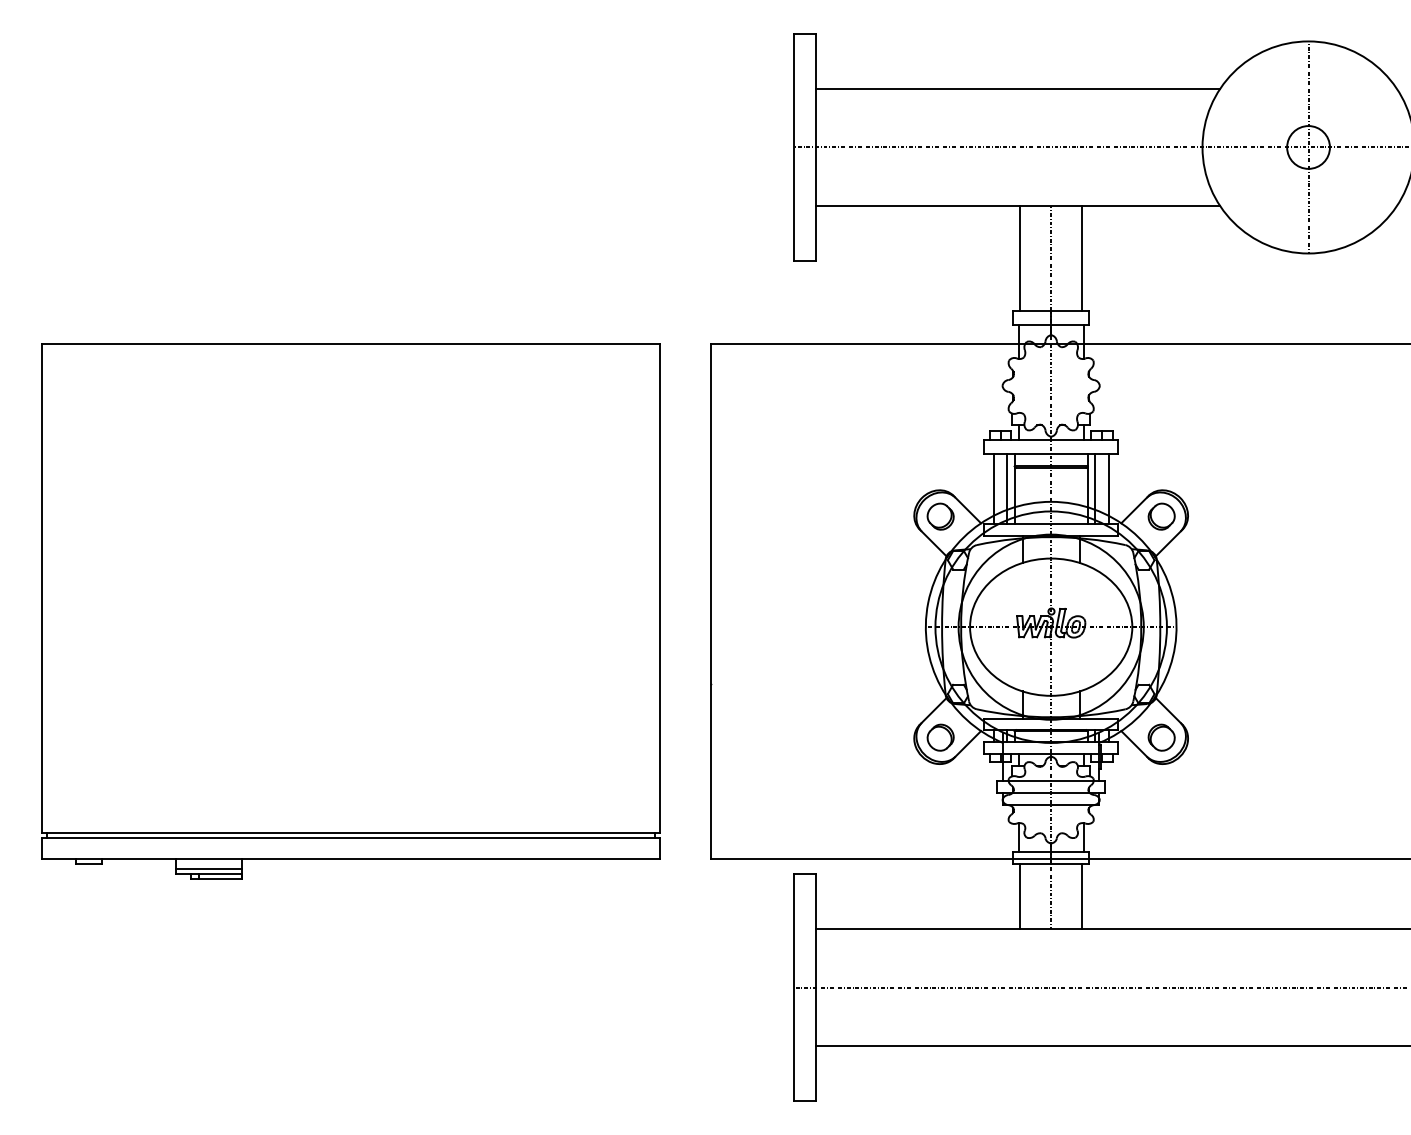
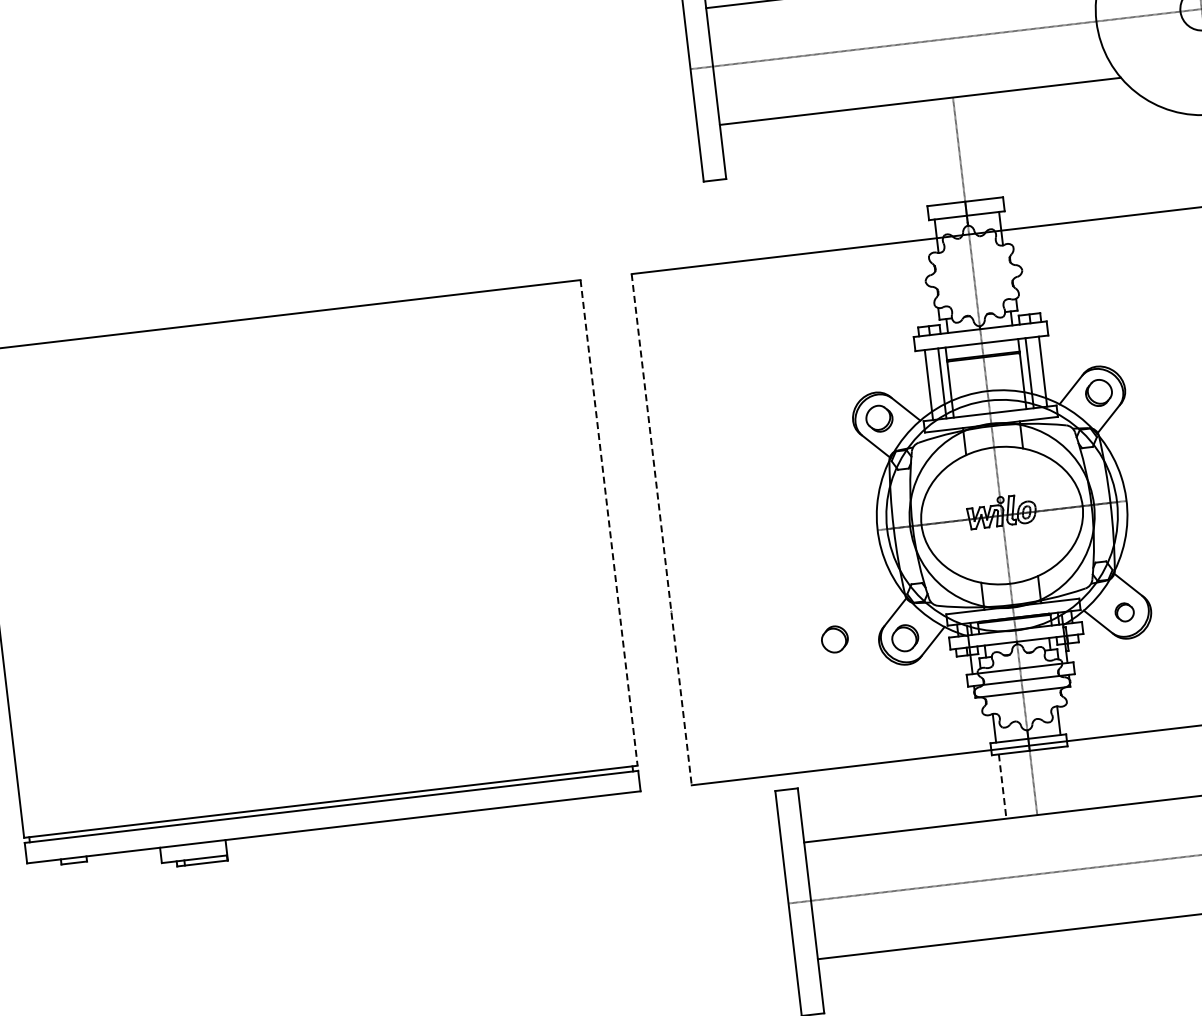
line: (1020, 258) -> (928, 153), removed
line: (1082, 258) -> (990, 145), removed
line: (660, 589) -> (609, 523), solid -> dashed
line: (711, 601) -> (661, 529), solid -> dashed
part: (870, 730) -> (834, 639), added
part: (1161, 737) -> (1124, 612), size x0.7
line: (209, 869) -> (194, 854), removed
line: (1082, 895) -> (1064, 778), removed
line: (1020, 896) -> (1003, 786), solid -> dashed

